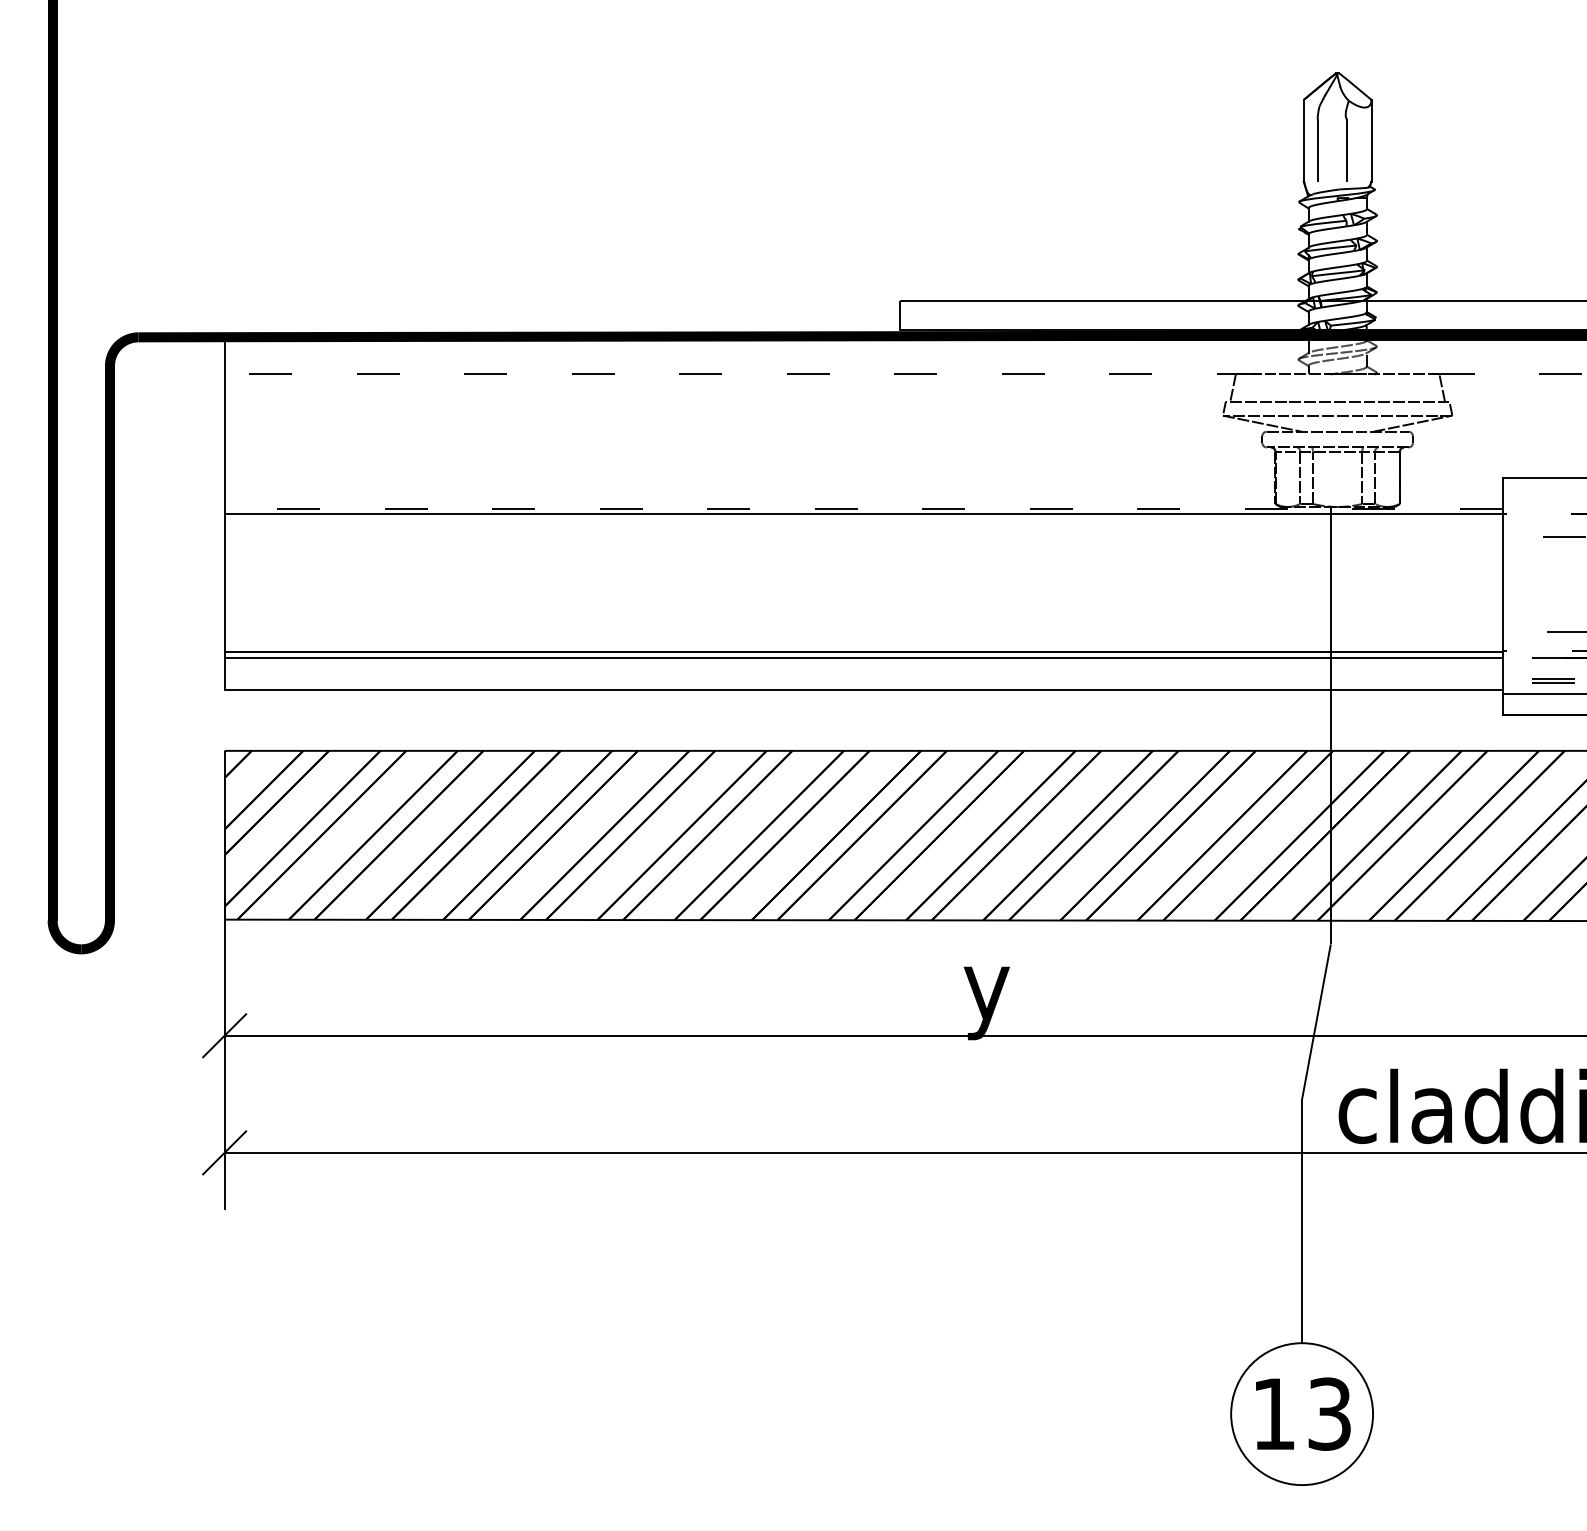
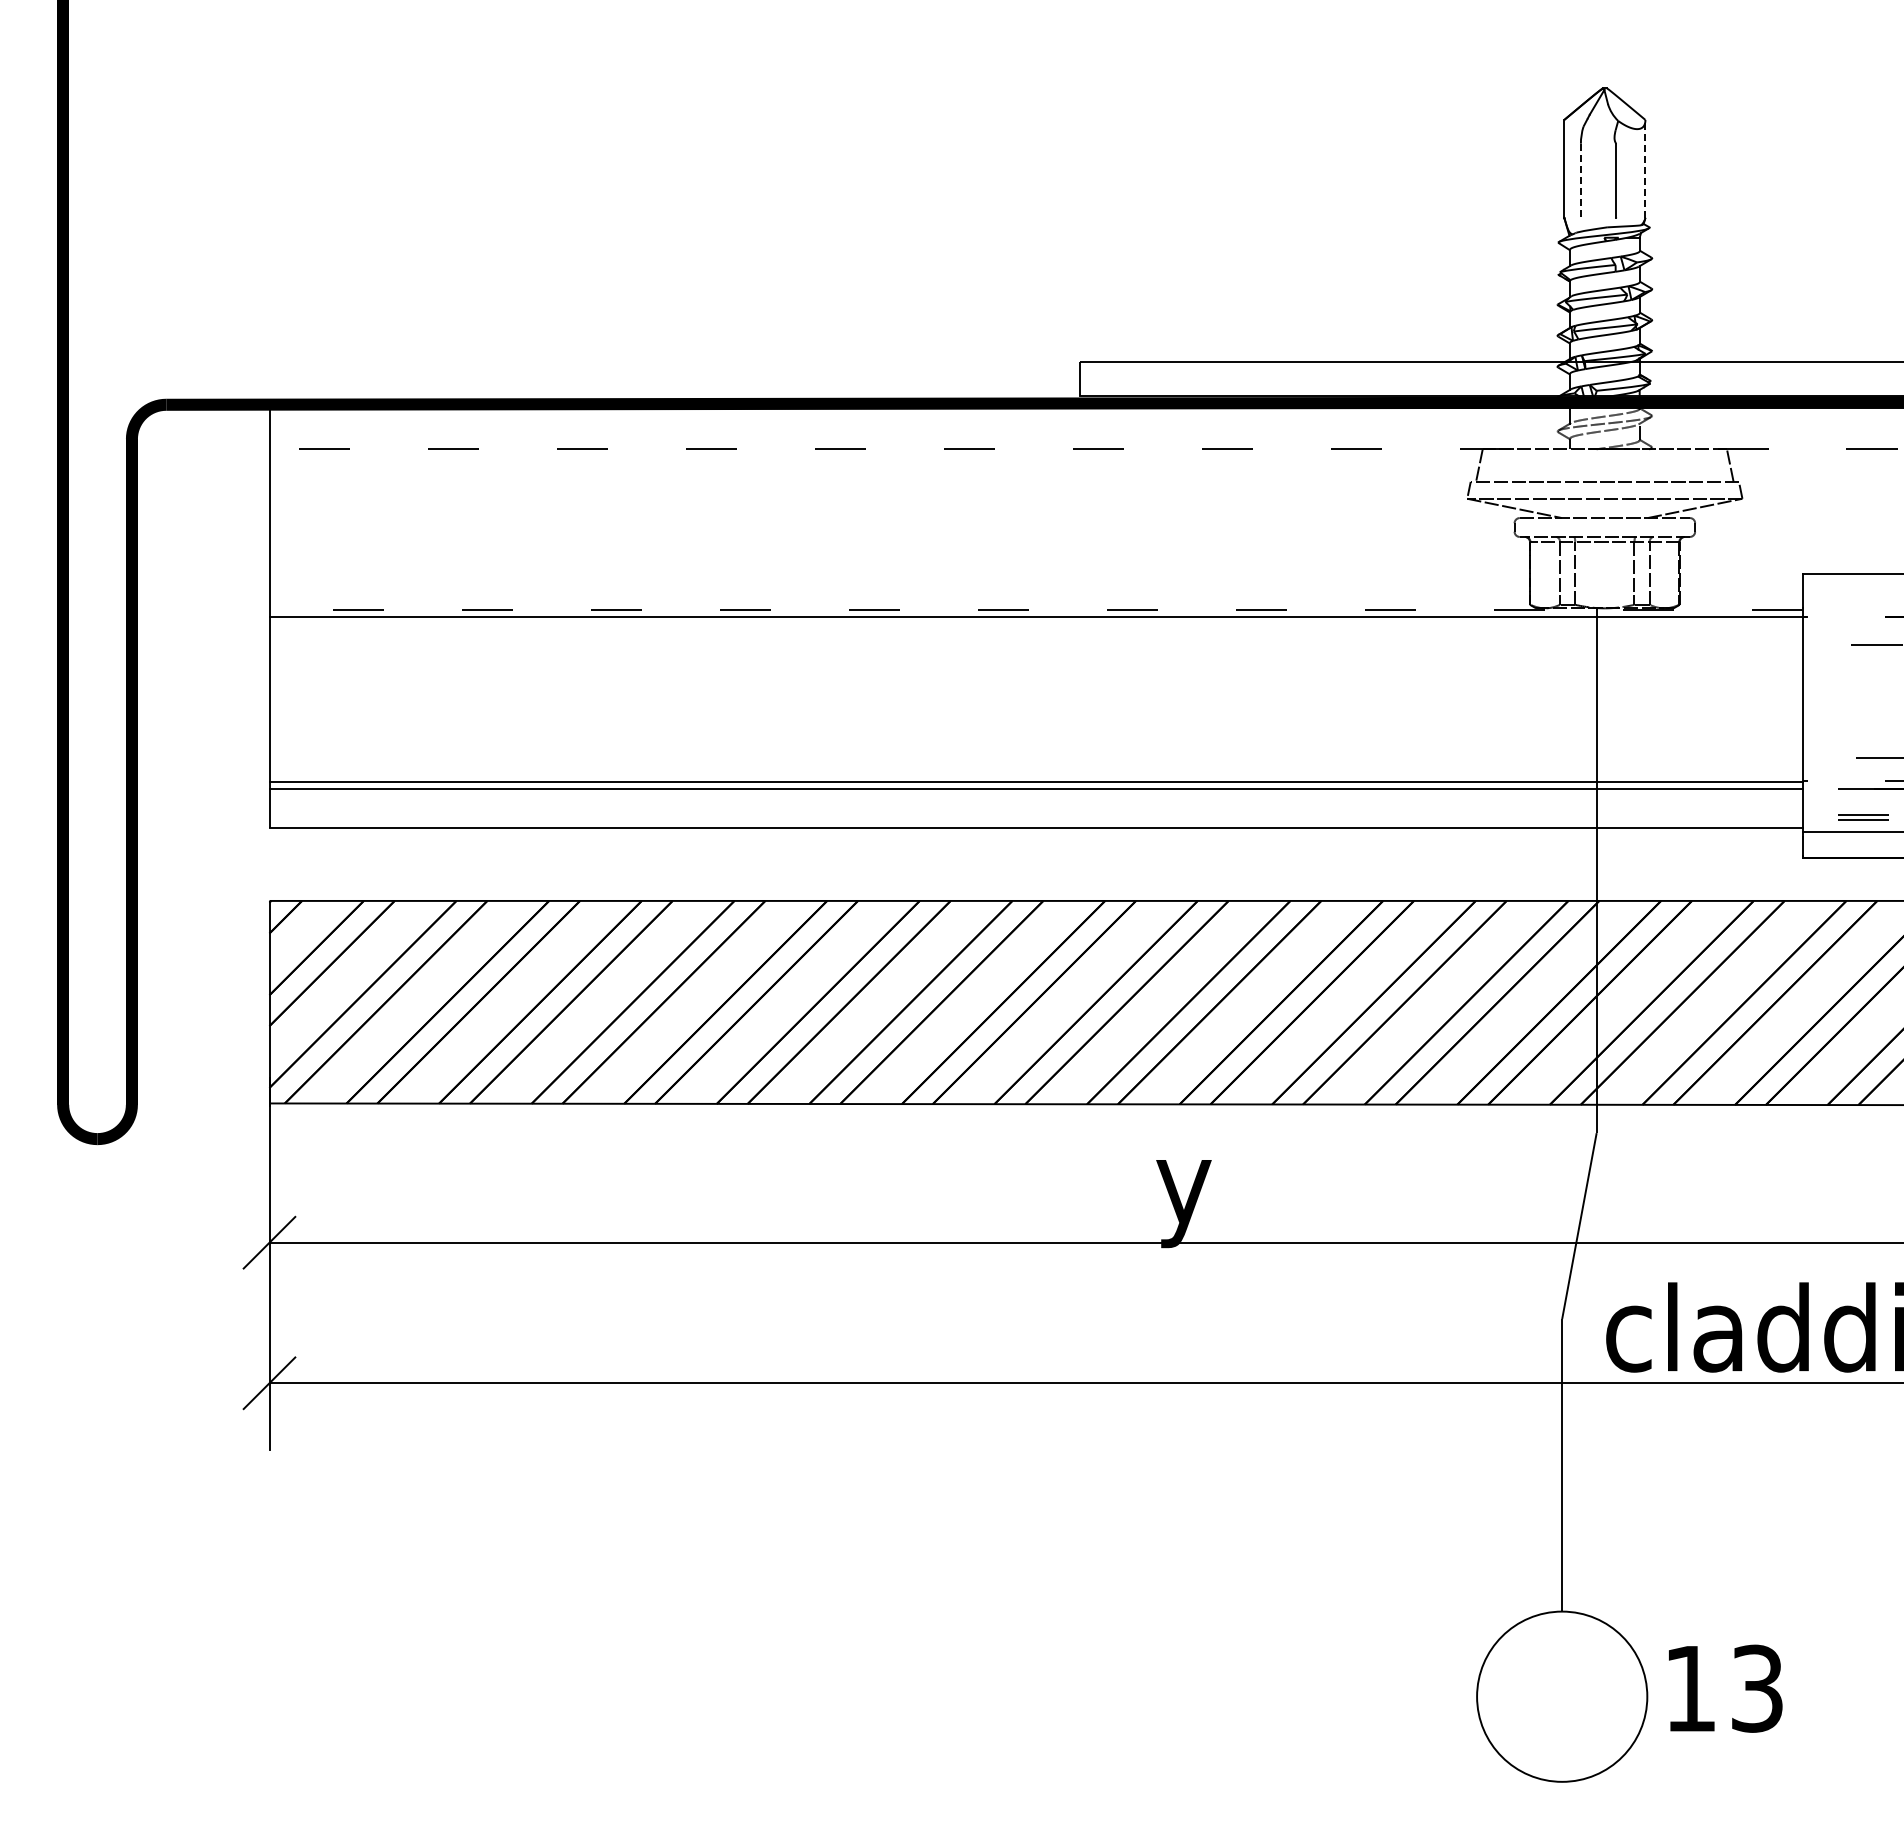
line: (1371, 140) -> (1645, 168), solid -> dashed
line: (1317, 150) -> (1580, 180), solid -> dashed
text: (1303, 1413) -> (1725, 1688), moved

